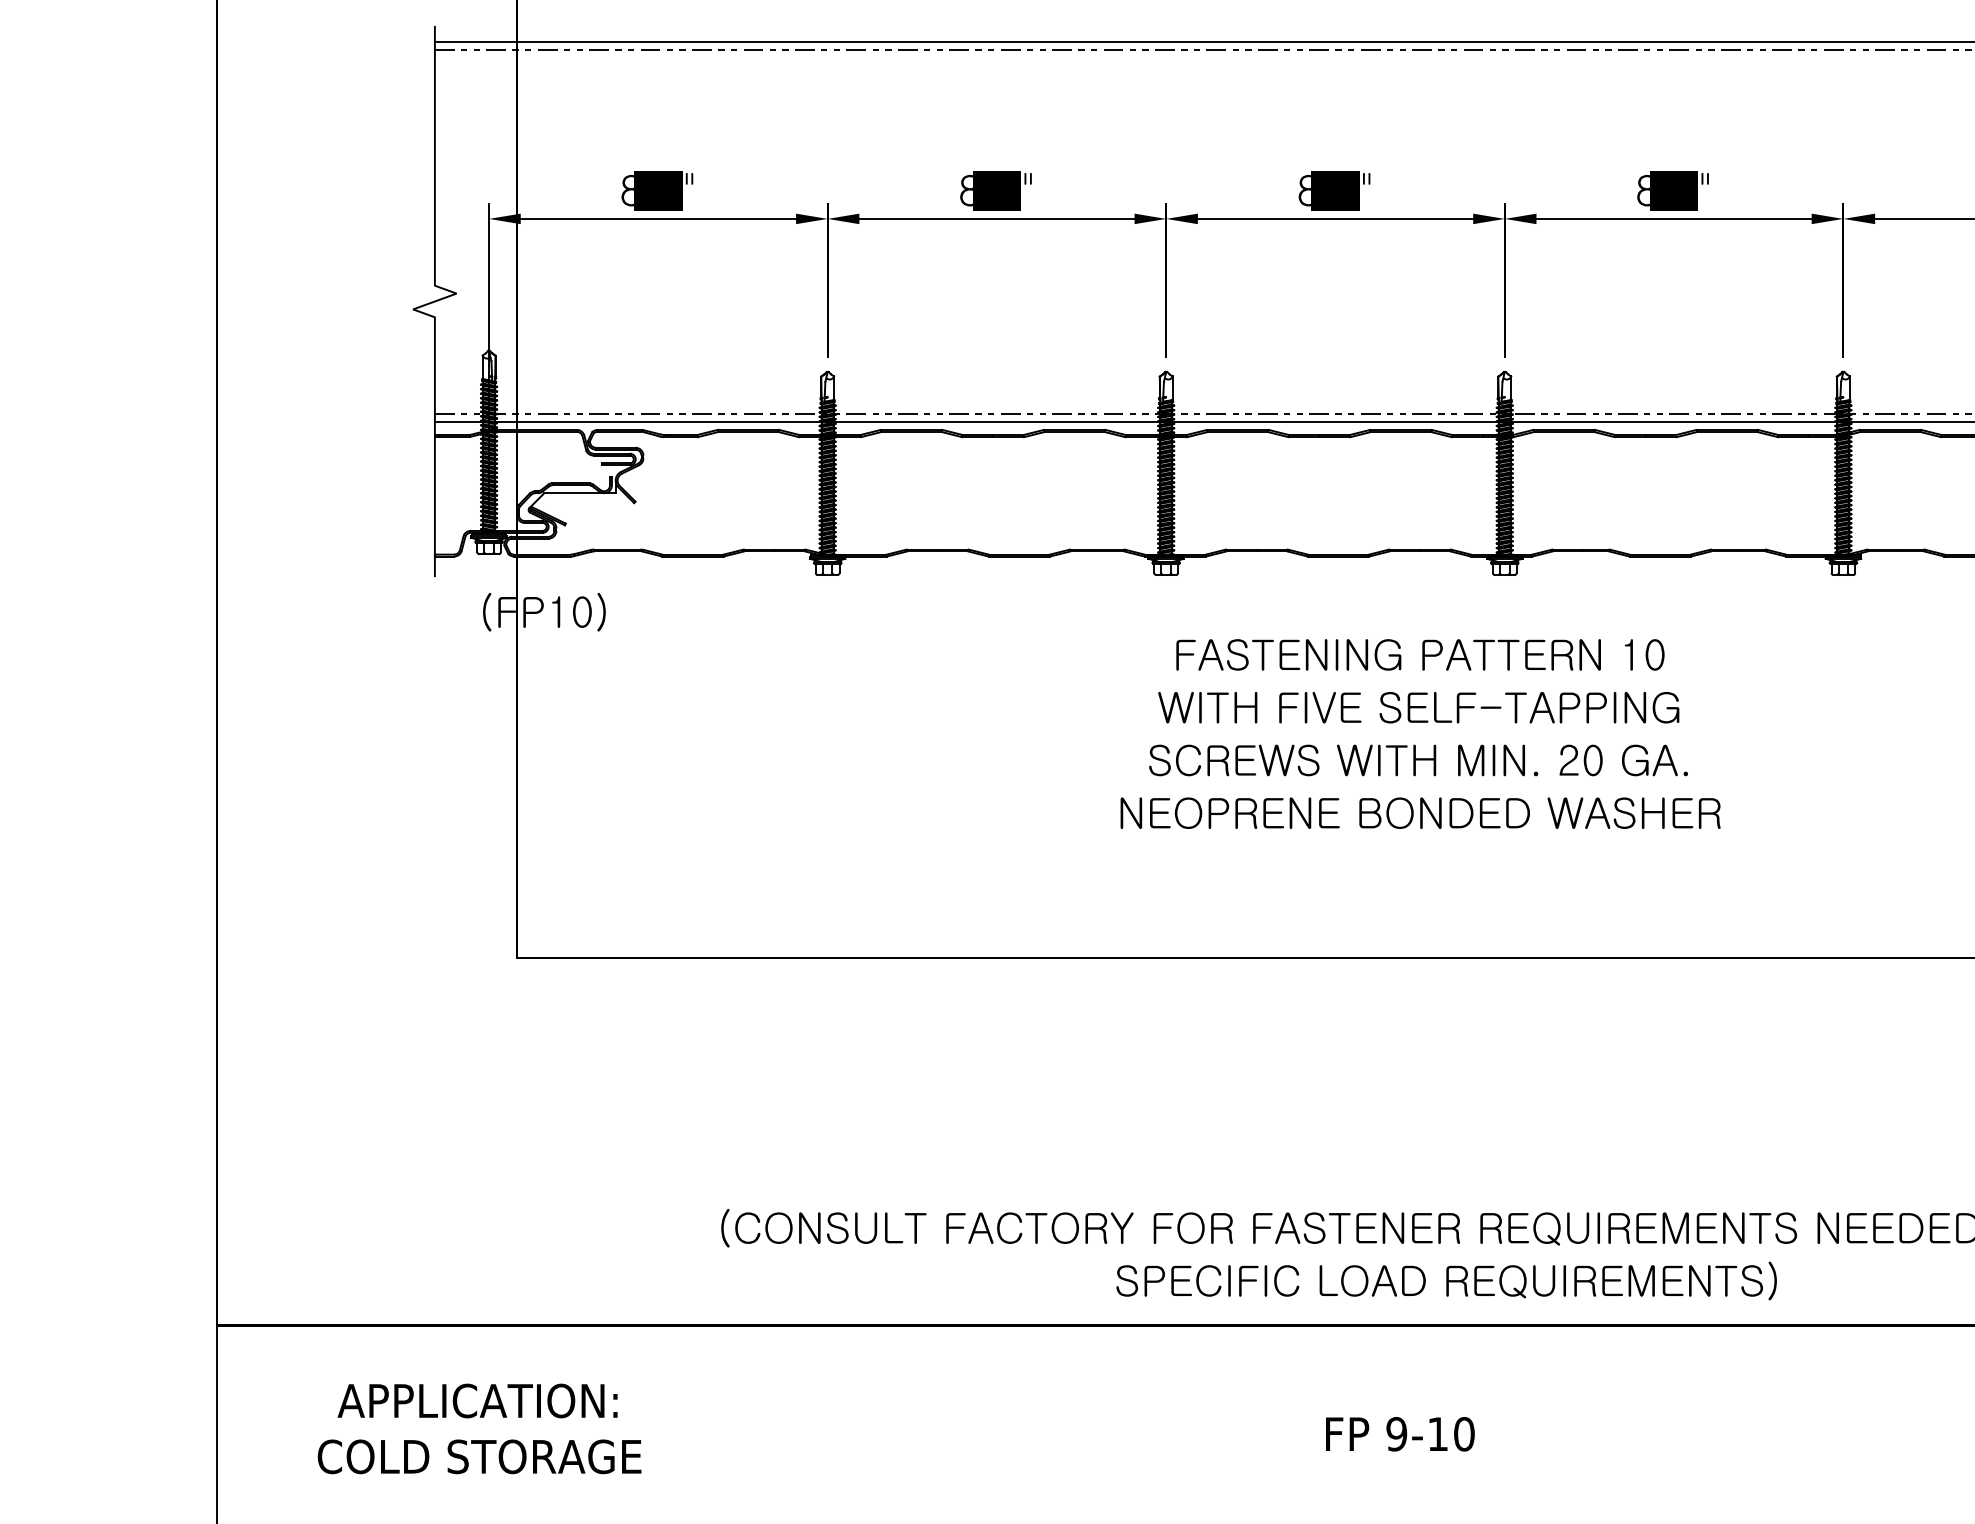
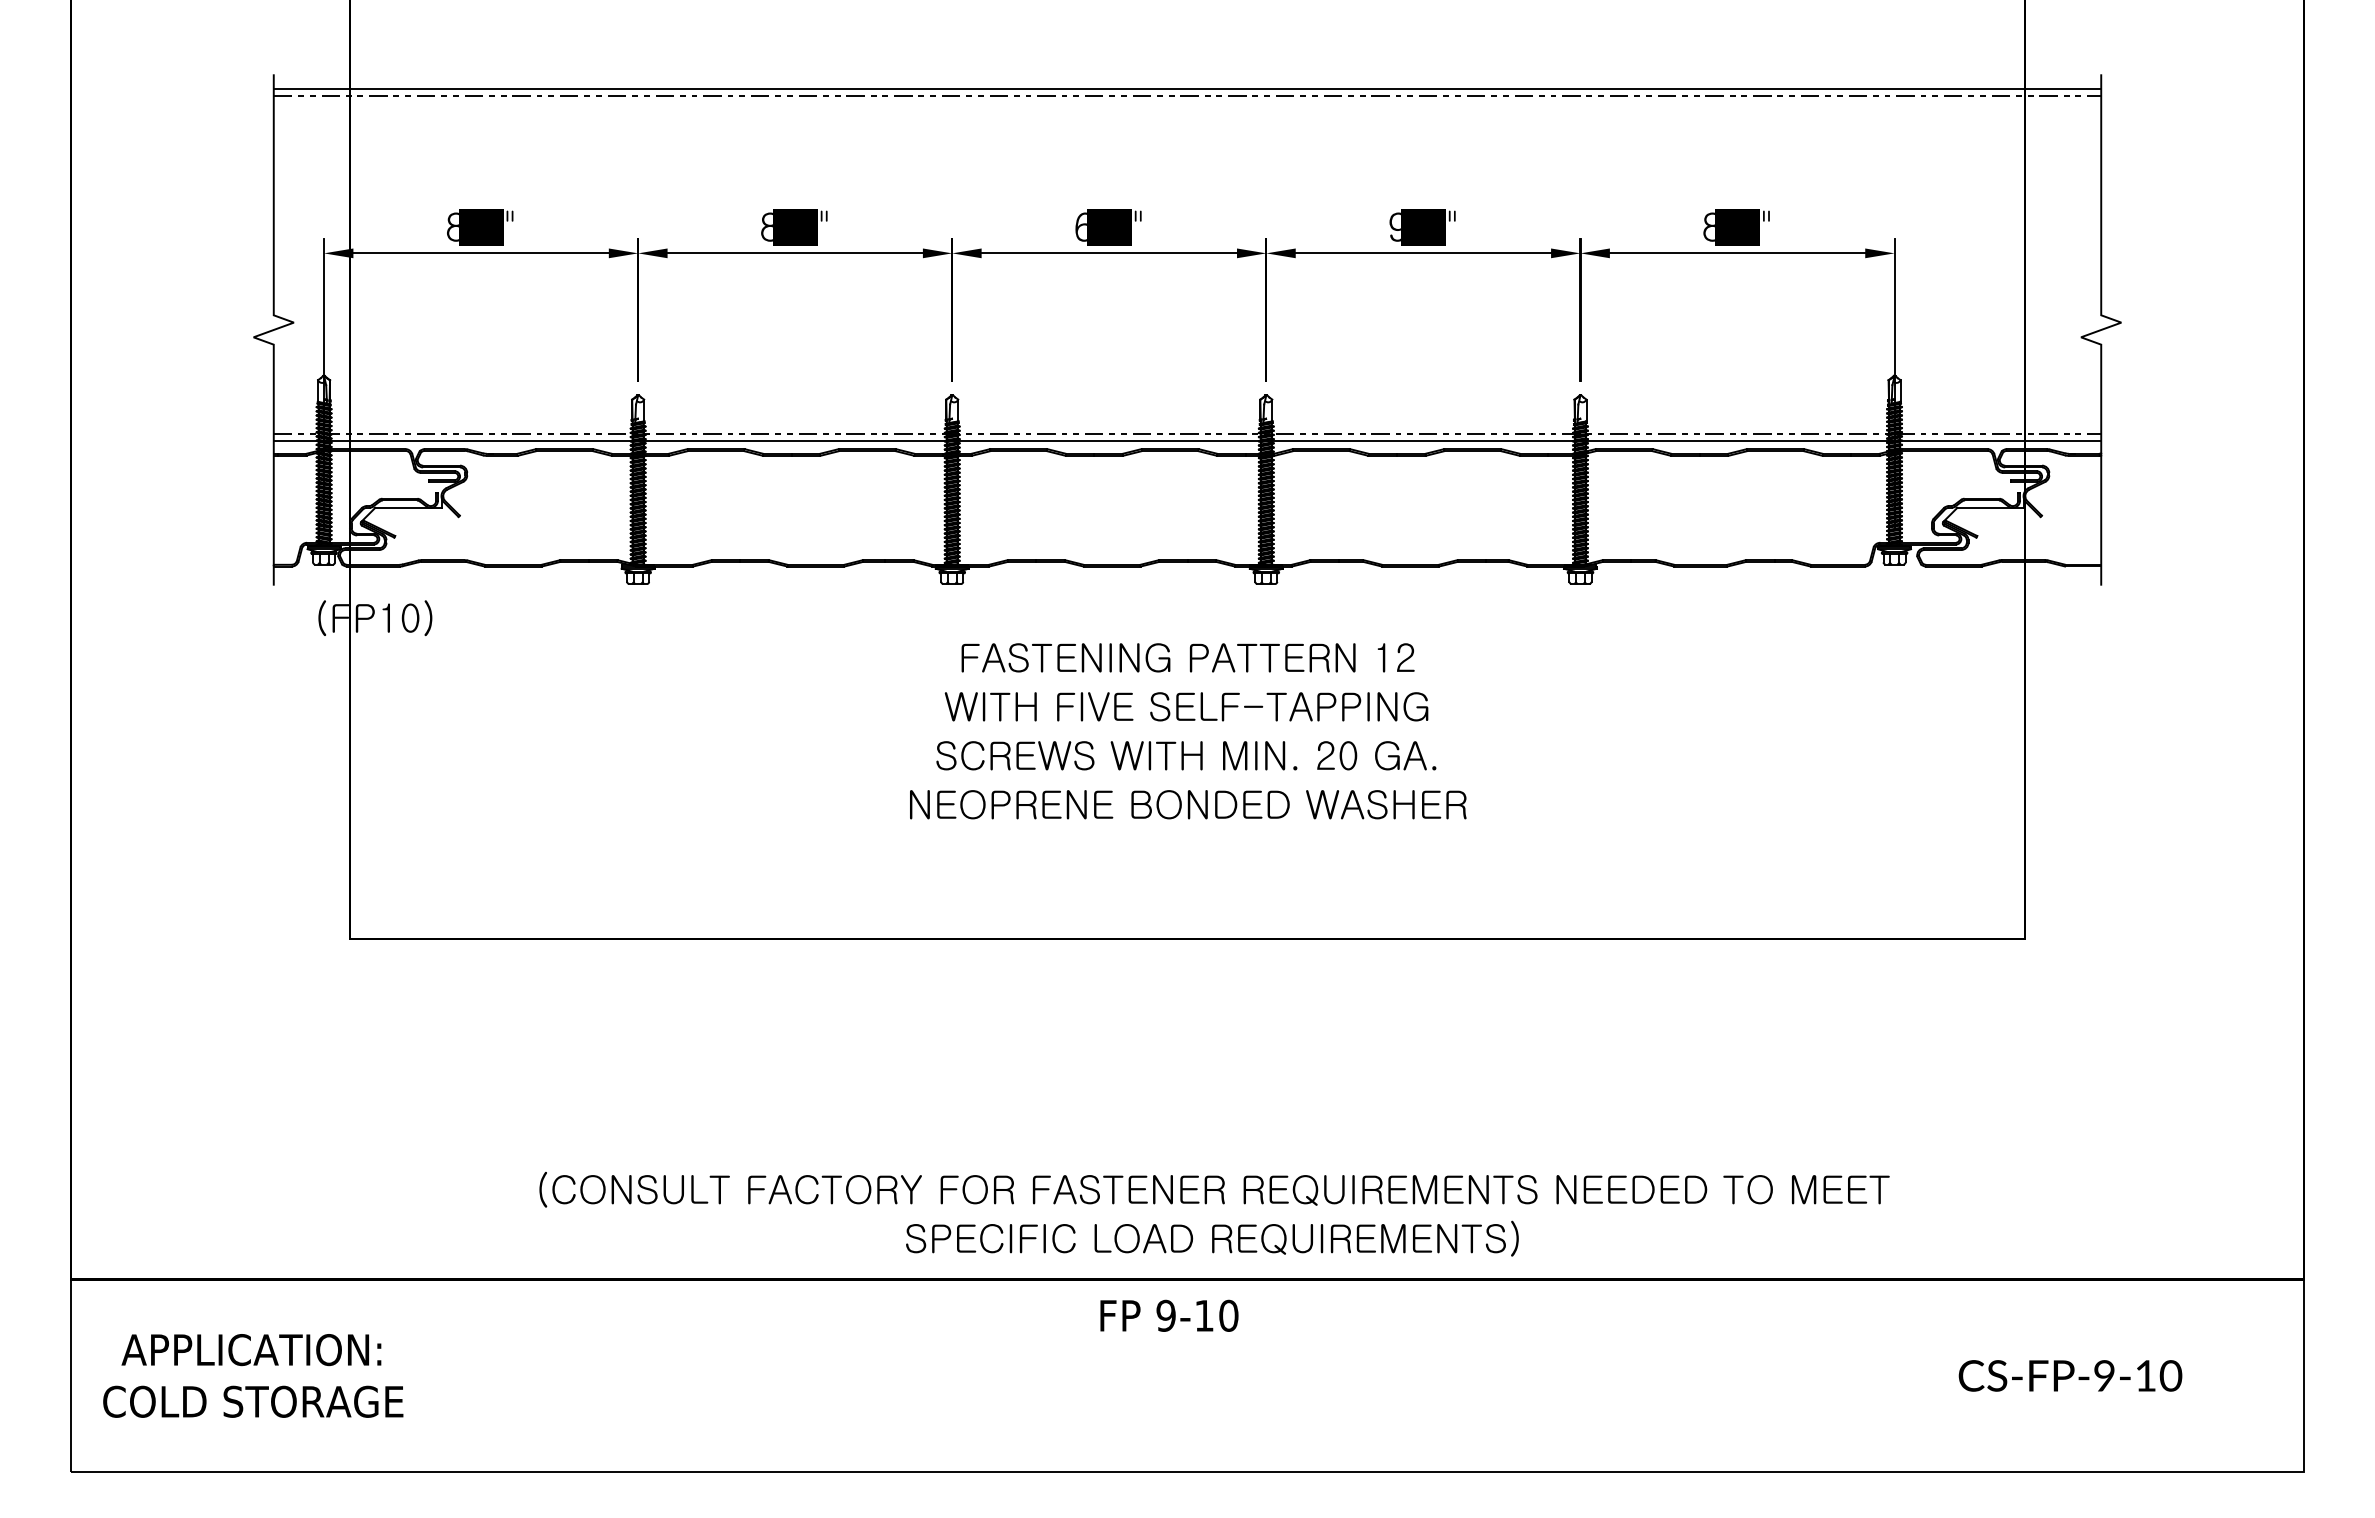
text: (1304, 188) -> (1080, 225), 8.4" -> 6.4"
text: (1642, 192) -> (1394, 228), 8.4" -> 9.4"
text: (1654, 654) -> (1405, 657), 10 -> 12
text: (479, 1428) -> (253, 1375), moved
text: (1400, 1433) -> (1169, 1315), moved

